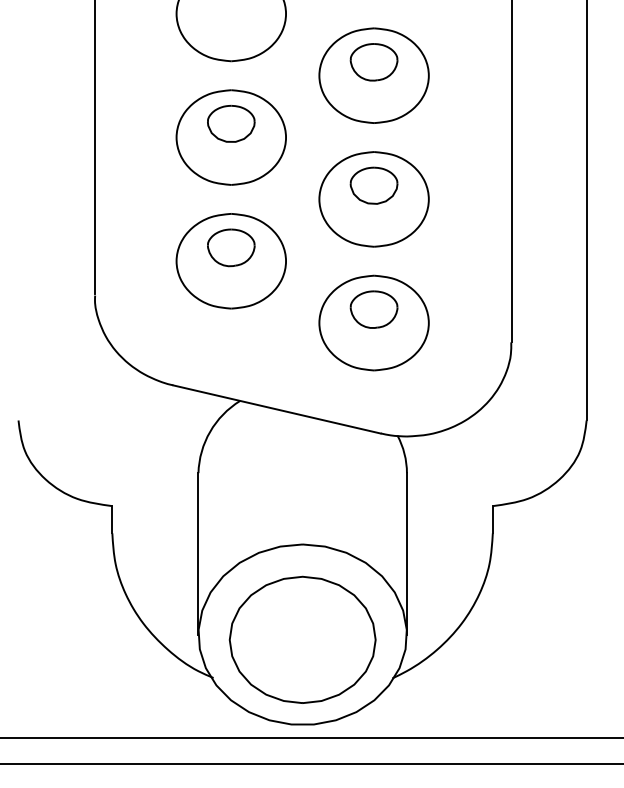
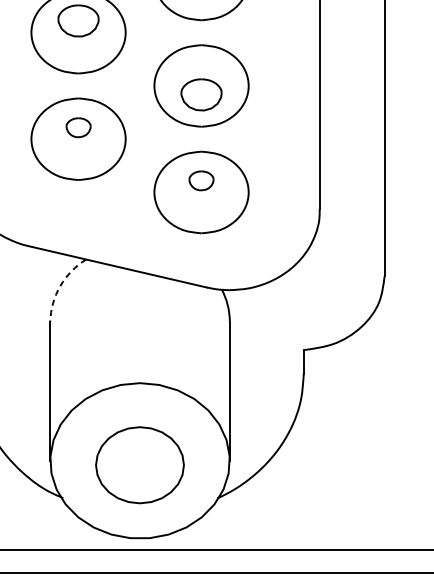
part: (373, 185) -> (201, 94), moved
part: (231, 247) -> (78, 127), size x0.6
part: (373, 309) -> (201, 180), size x0.6
arc: (210, 431) -> (60, 285), solid -> dashed
part: (302, 639) -> (139, 464), size x0.7

